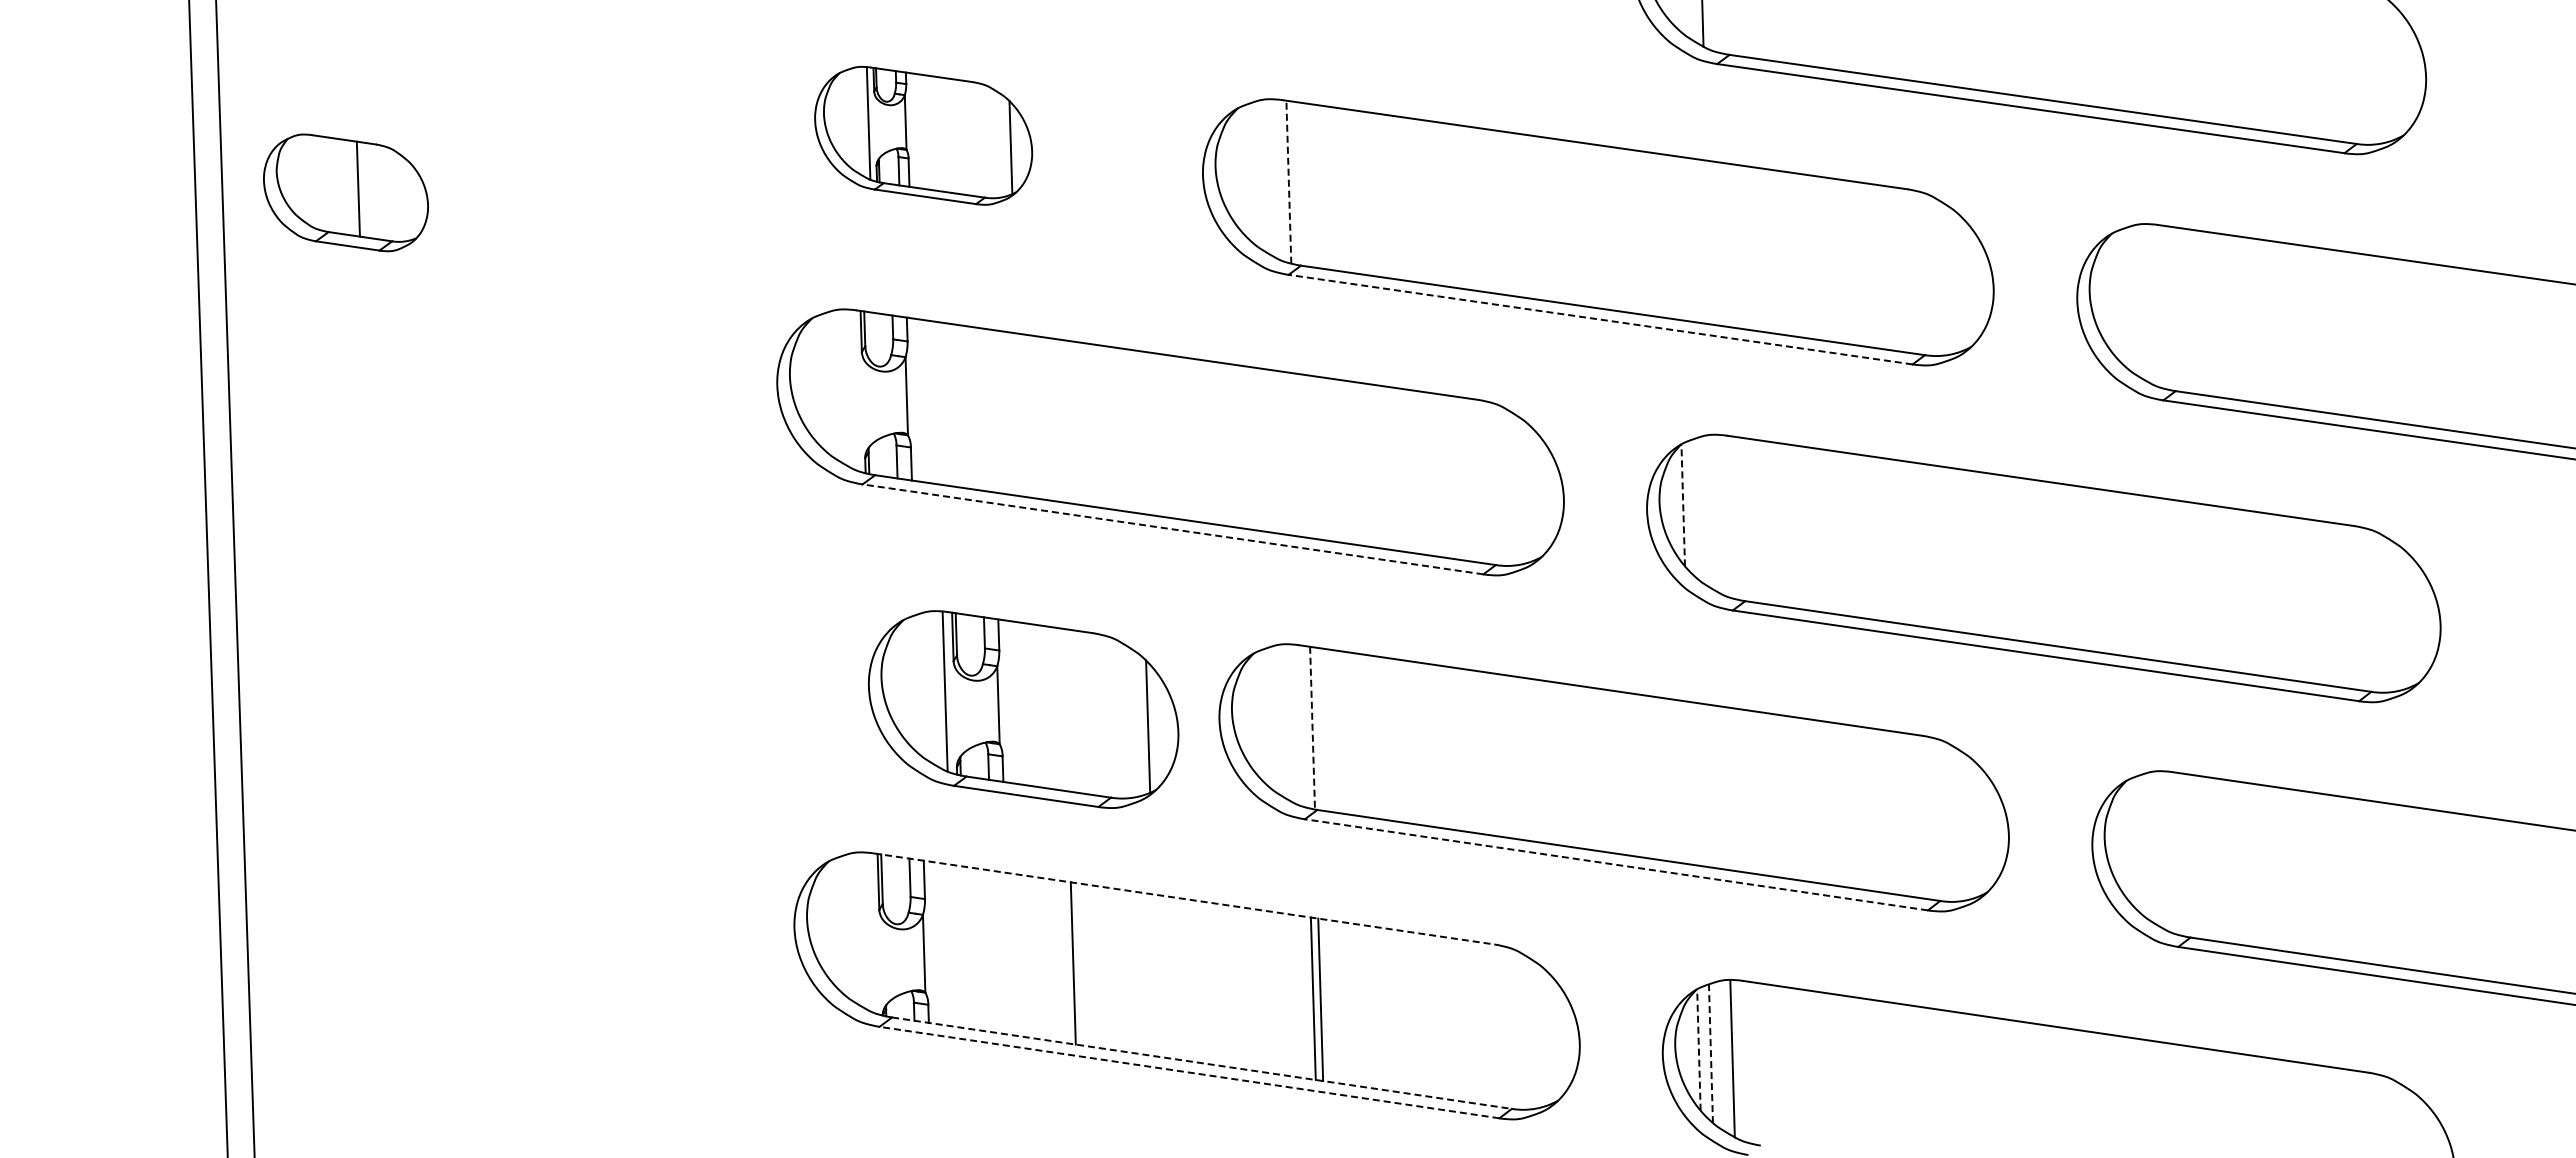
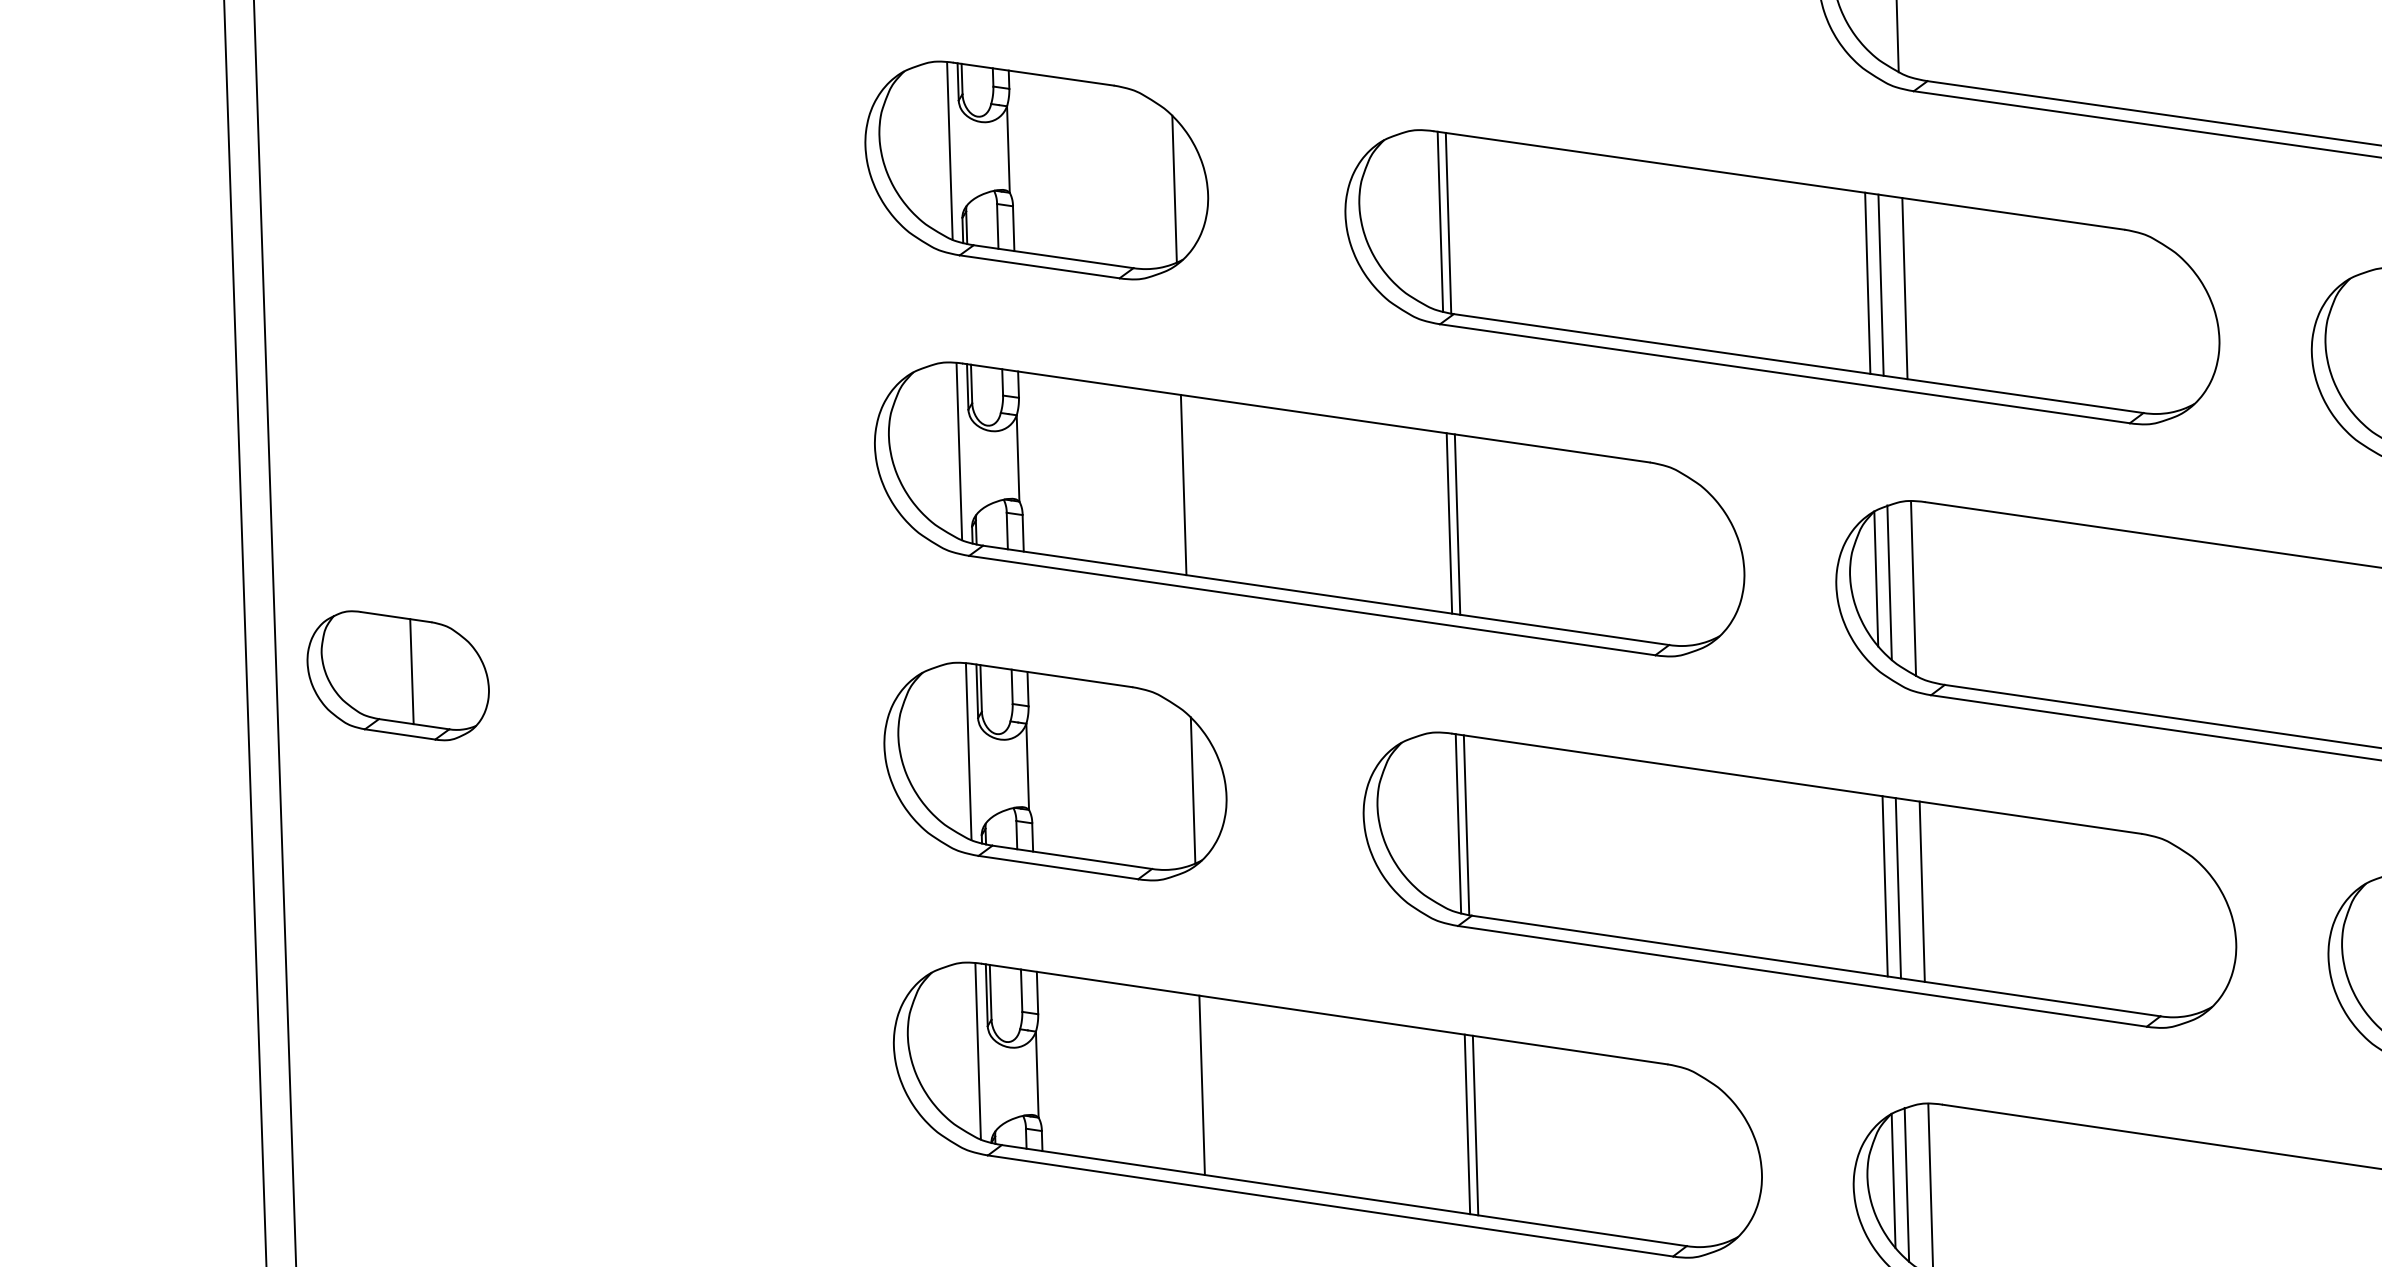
part: (923, 135) -> (1036, 170), size x1.43
line: (1288, 182) -> (1439, 222), dashed -> solid
line: (1295, 183) -> (1447, 223), added
part: (345, 192) -> (397, 675), moved
line: (1675, 237) -> (1867, 282), added
line: (1687, 239) -> (1880, 285), added
line: (1708, 242) -> (1904, 288), added
line: (1600, 319) -> (1784, 373), dashed -> solid
line: (853, 389) -> (959, 450), added
line: (1056, 419) -> (1183, 484), added
line: (1296, 454) -> (1448, 522), added
line: (1303, 455) -> (1456, 523), added
line: (1683, 504) -> (1876, 578), dashed -> solid
line: (1695, 508) -> (1889, 582), added
line: (1716, 514) -> (1913, 589), added
line: (1172, 529) -> (1311, 605), dashed -> solid
part: (1023, 709) -> (1055, 771), moved
line: (1304, 726) -> (1457, 823), added
line: (1312, 728) -> (1466, 825), dashed -> solid
line: (1690, 782) -> (1884, 885), added
line: (1702, 784) -> (1897, 887), added
line: (1724, 787) -> (1921, 890), added
line: (1616, 864) -> (1802, 975), dashed -> solid
line: (1184, 899) -> (1325, 1014), dashed -> solid
line: (870, 932) -> (977, 1051), added
line: (1698, 1049) -> (1893, 1180), dashed -> solid
line: (1710, 1053) -> (1906, 1184), dashed -> solid
line: (1202, 1063) -> (1344, 1195), dashed -> solid
line: (1188, 1072) -> (1329, 1205), dashed -> solid

